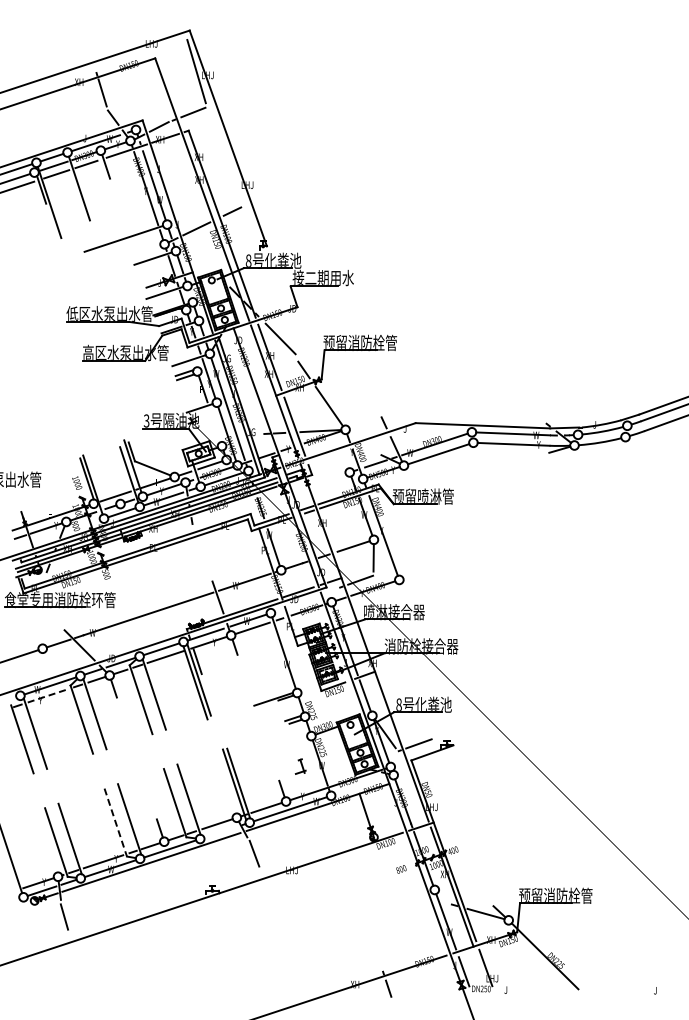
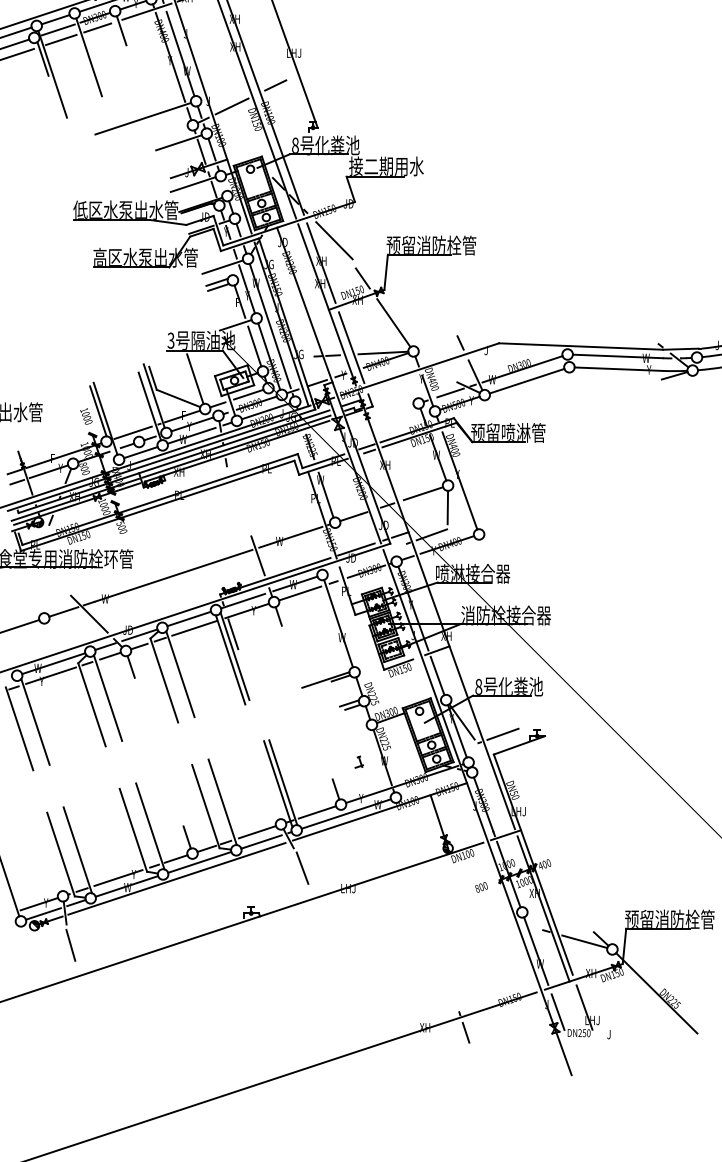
line: (214, 425) -> (253, 346), added
line: (166, 452) -> (195, 379), added
line: (48, 695) -> (51, 675), dashed -> solid
part: (301, 766) -> (359, 761), size x0.62
line: (115, 822) -> (133, 830), dashed -> solid
line: (220, 831) -> (261, 841), added

